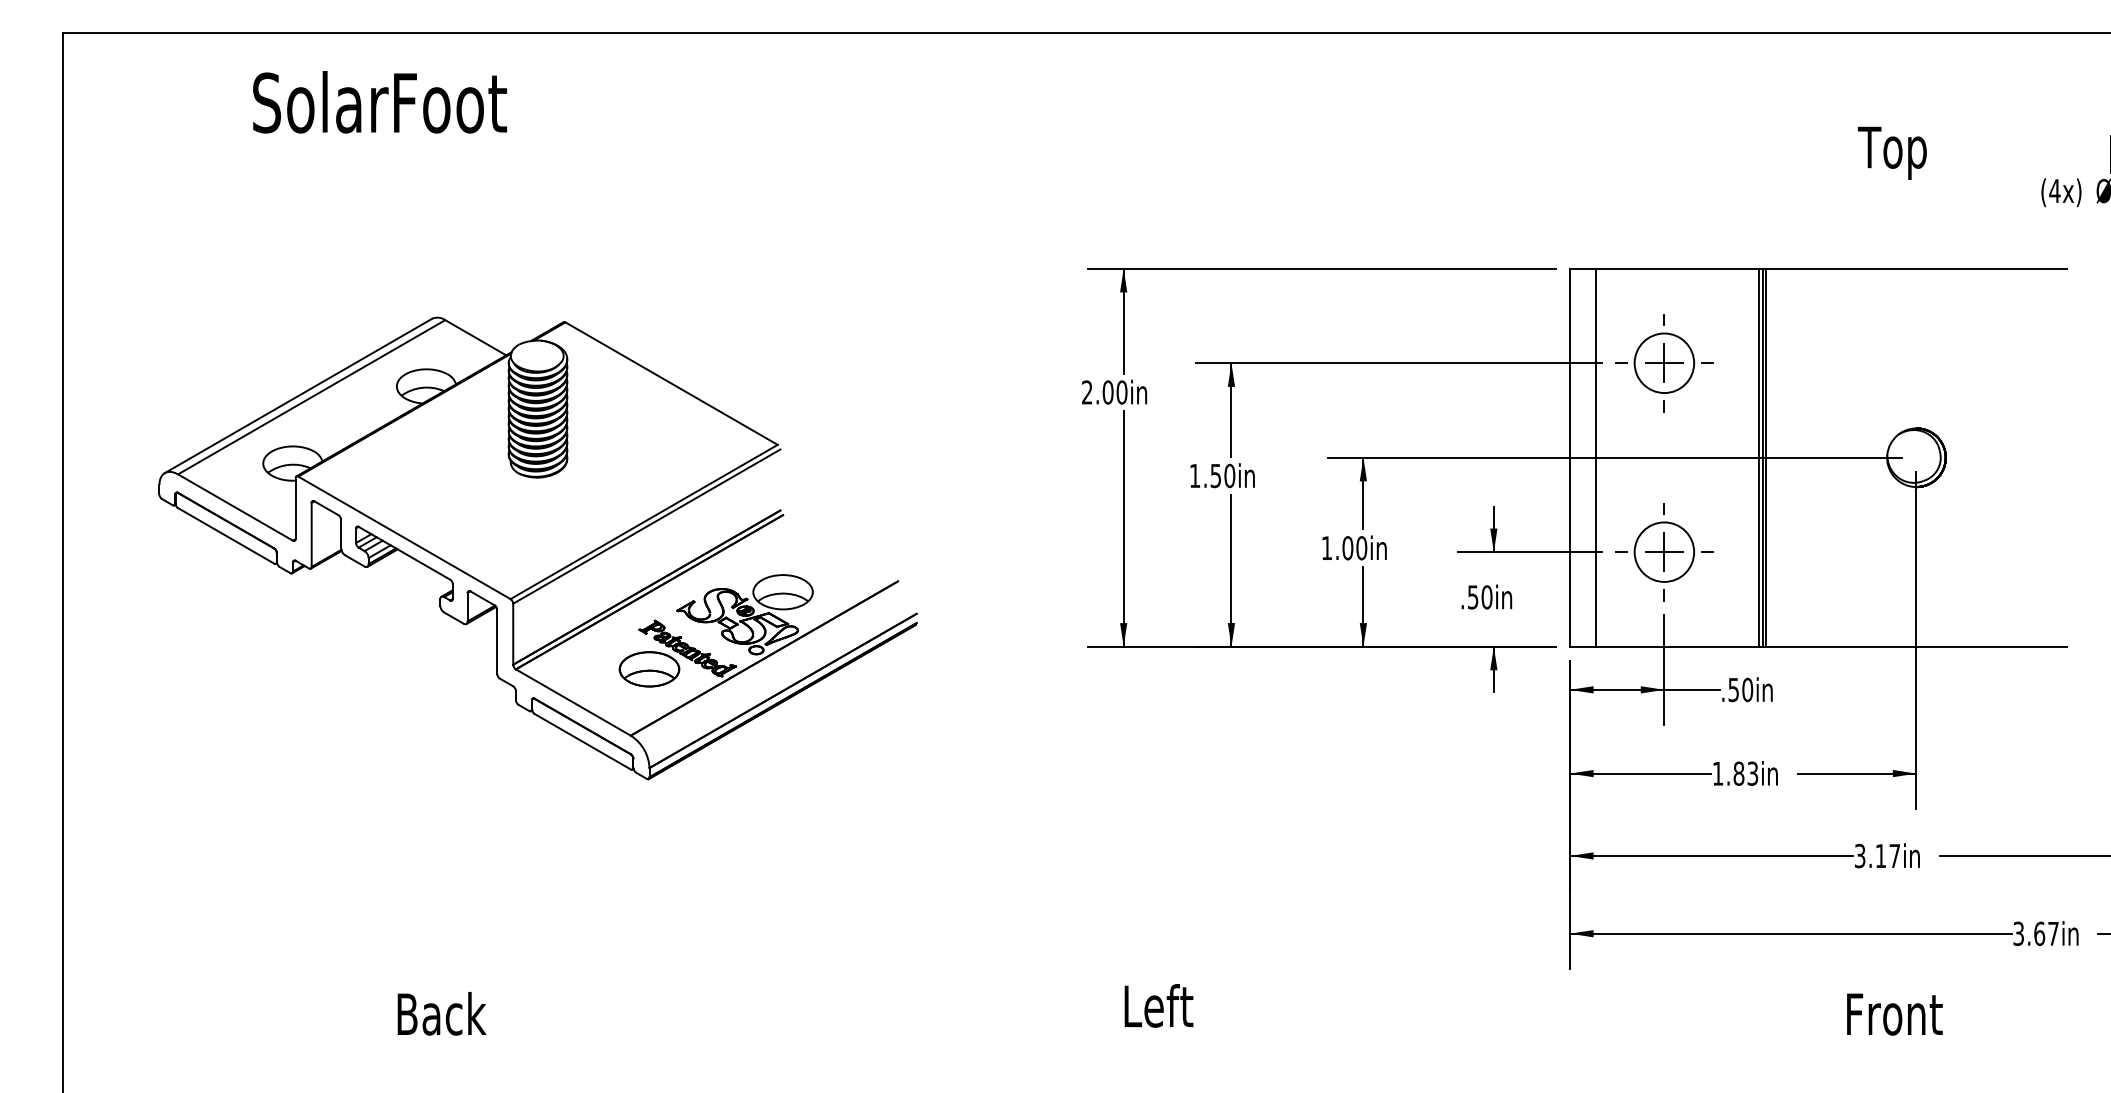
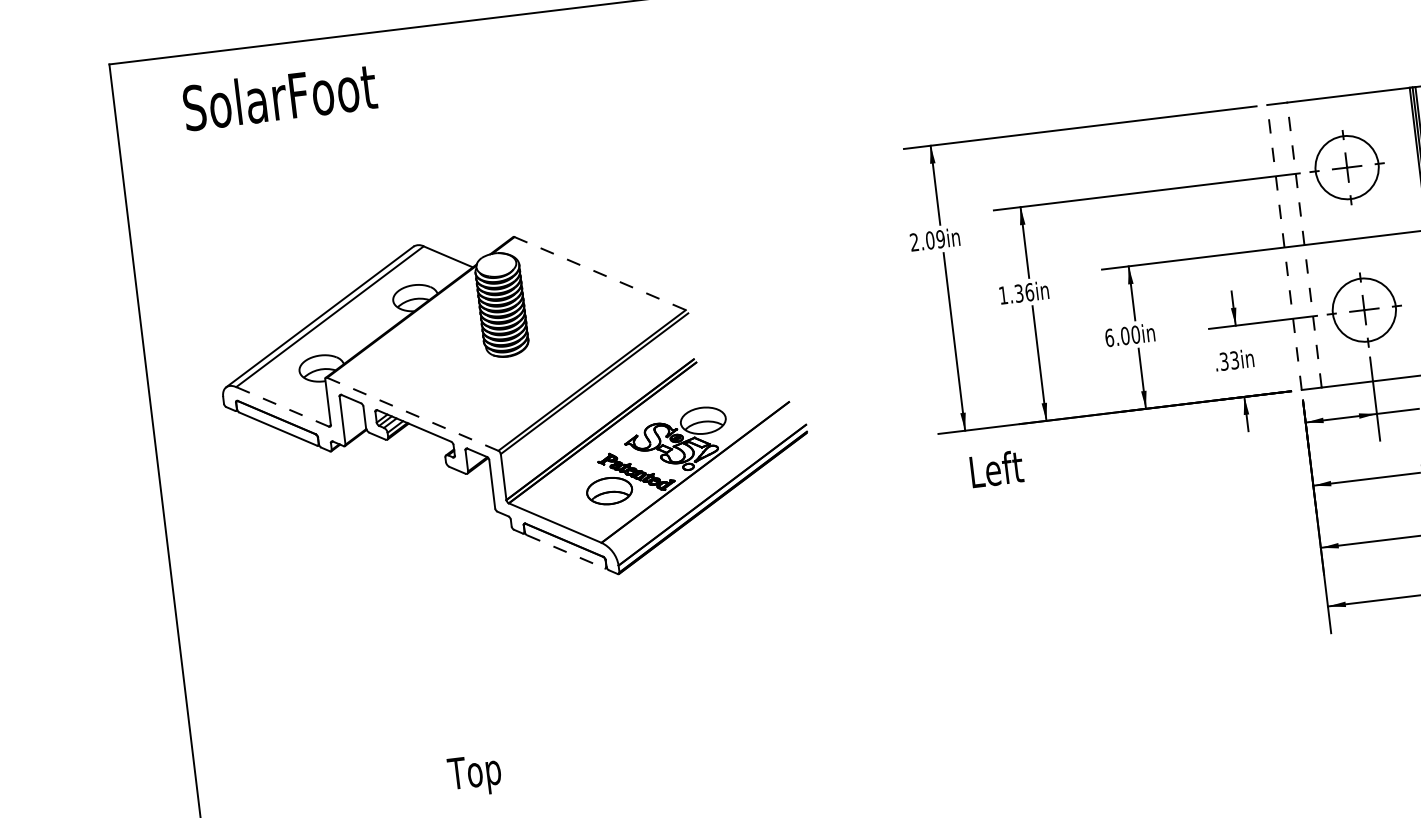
text: (379, 102) -> (279, 97), moved
circle: (1664, 363) -> (1347, 167), size x1.4
line: (671, 383) -> (600, 273), solid -> dashed
text: (1121, 392) -> (940, 239), 2.00in -> 2.09in
line: (1569, 457) -> (1284, 247), solid -> dashed
line: (1596, 457) -> (1304, 244), solid -> dashed
text: (1223, 475) -> (1024, 292), 1.50in -> 1.36in
line: (235, 507) -> (282, 406), solid -> dashed
line: (404, 537) -> (412, 414), solid -> dashed
text: (1326, 548) -> (1109, 338), 1.00in -> 6.00in
circle: (1664, 551) -> (1364, 309), size x1.4
text: (1480, 597) -> (1229, 361), .50in -> .33in
line: (582, 741) -> (565, 551), solid -> dashed
text: (1158, 1005) -> (996, 468), moved
text: (440, 1019) -> (483, 774), Back -> Top

